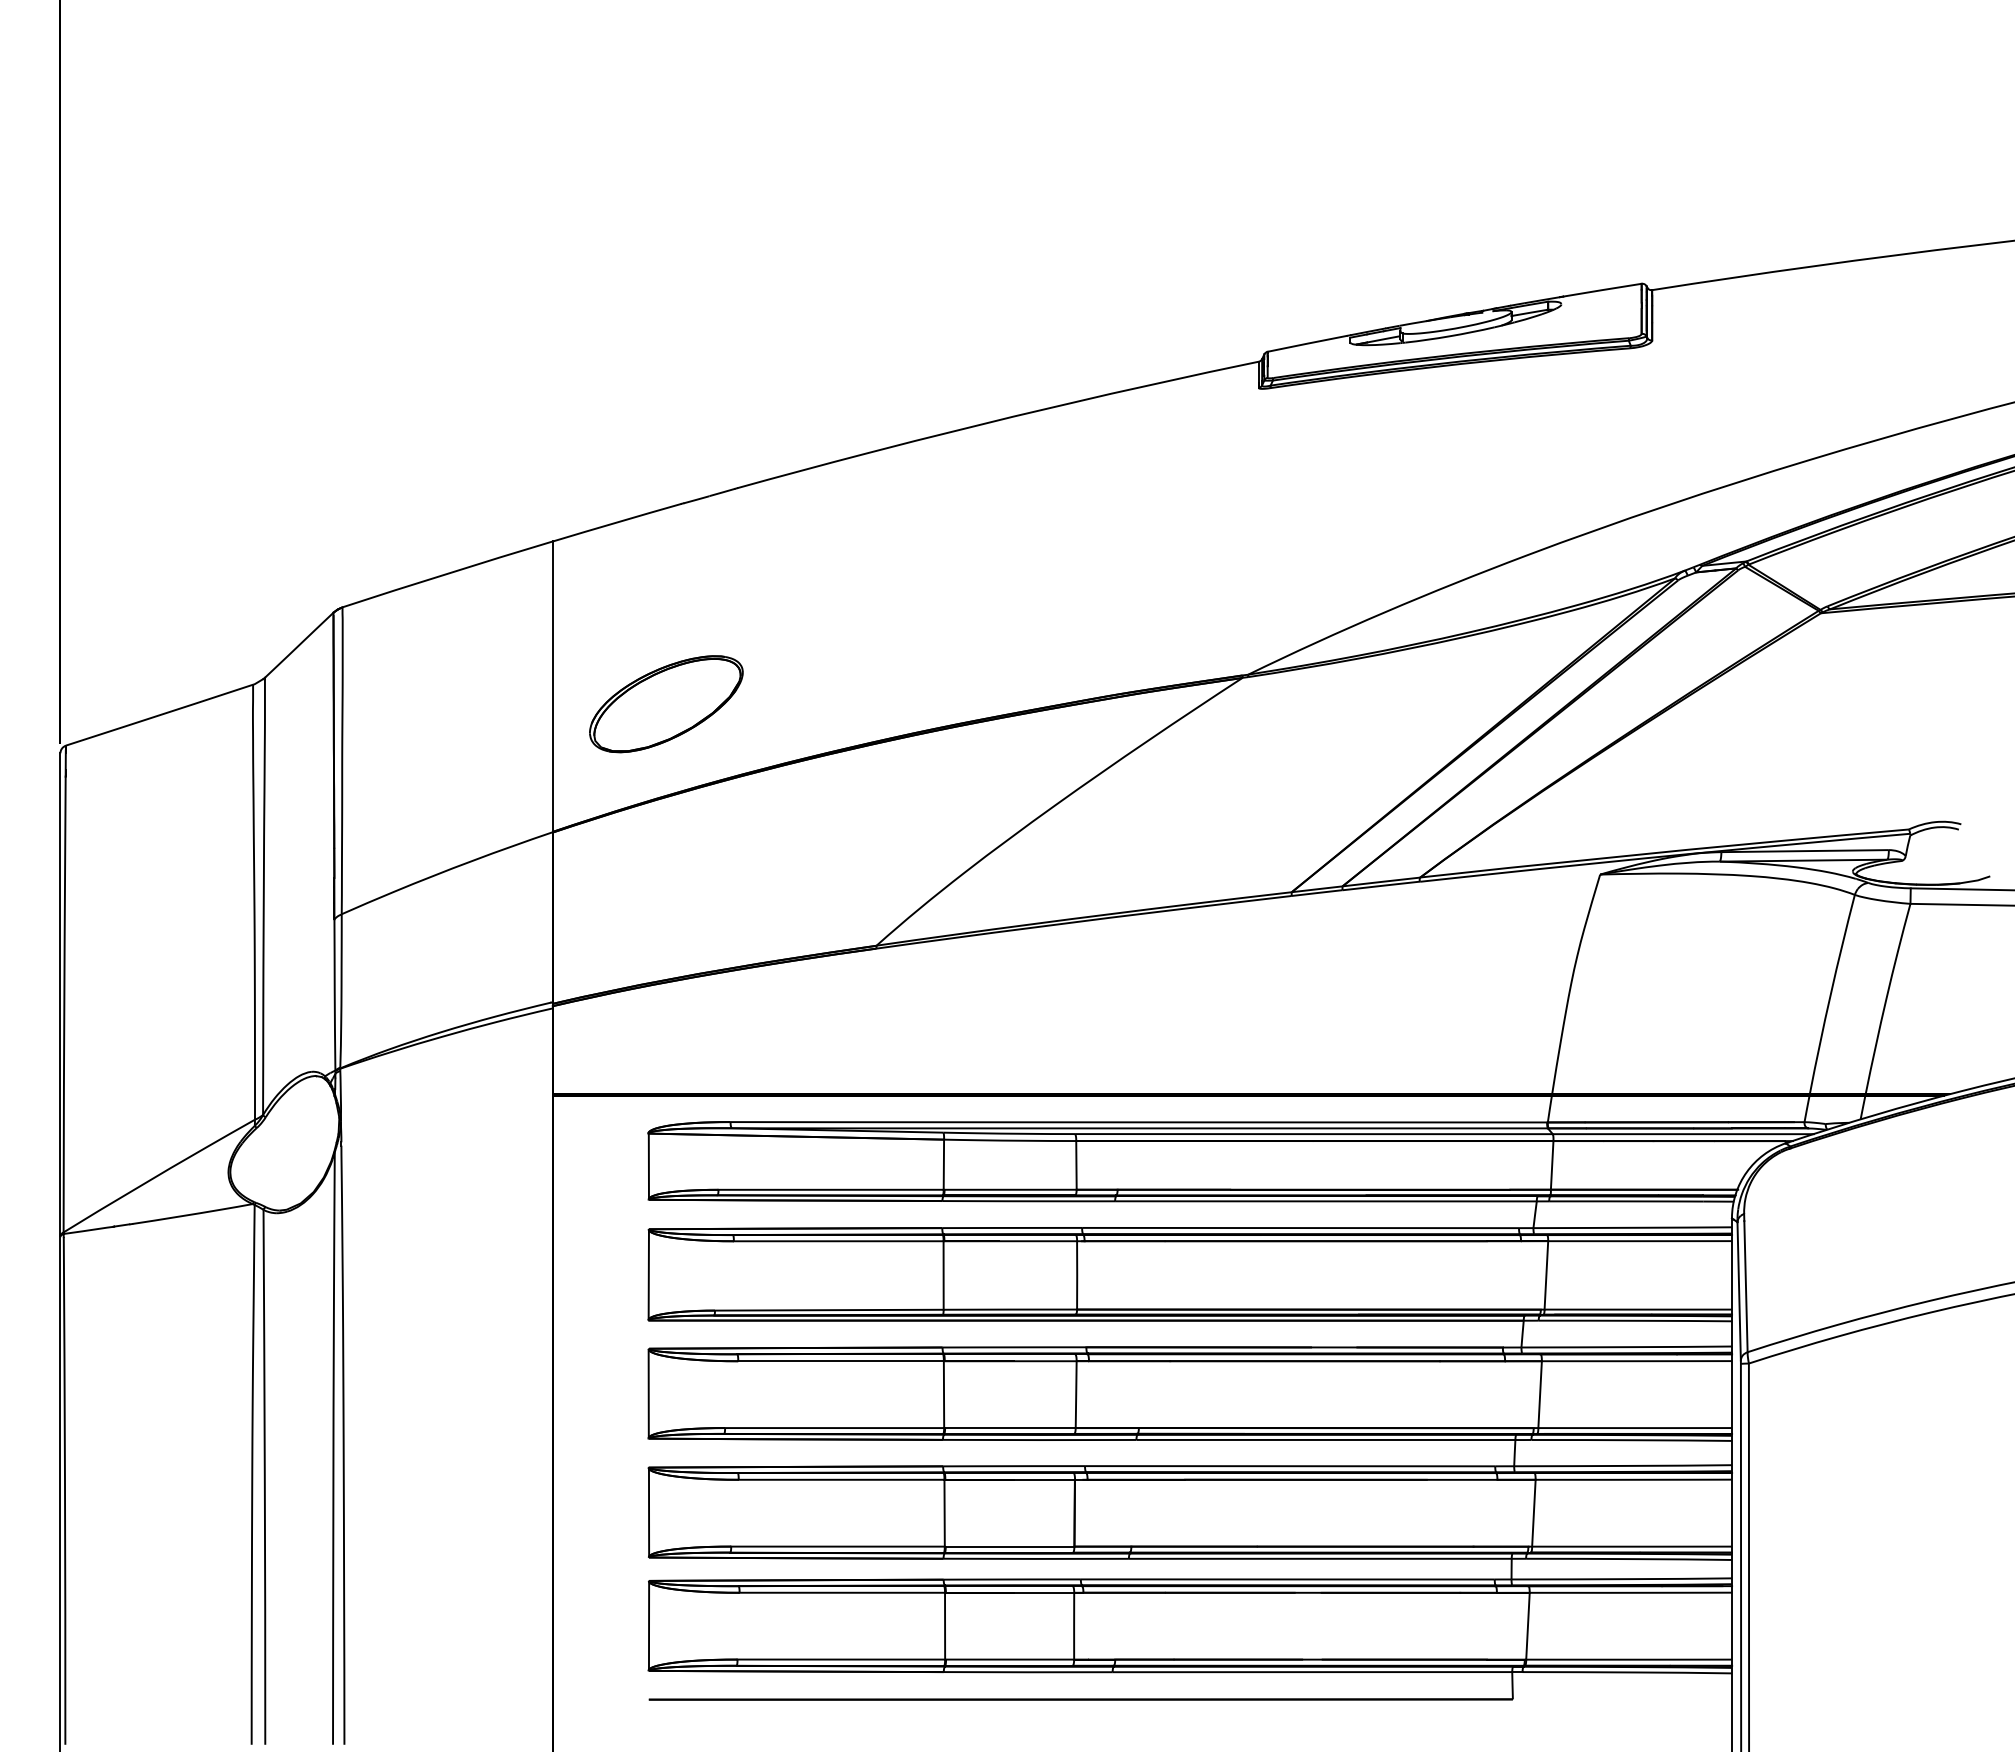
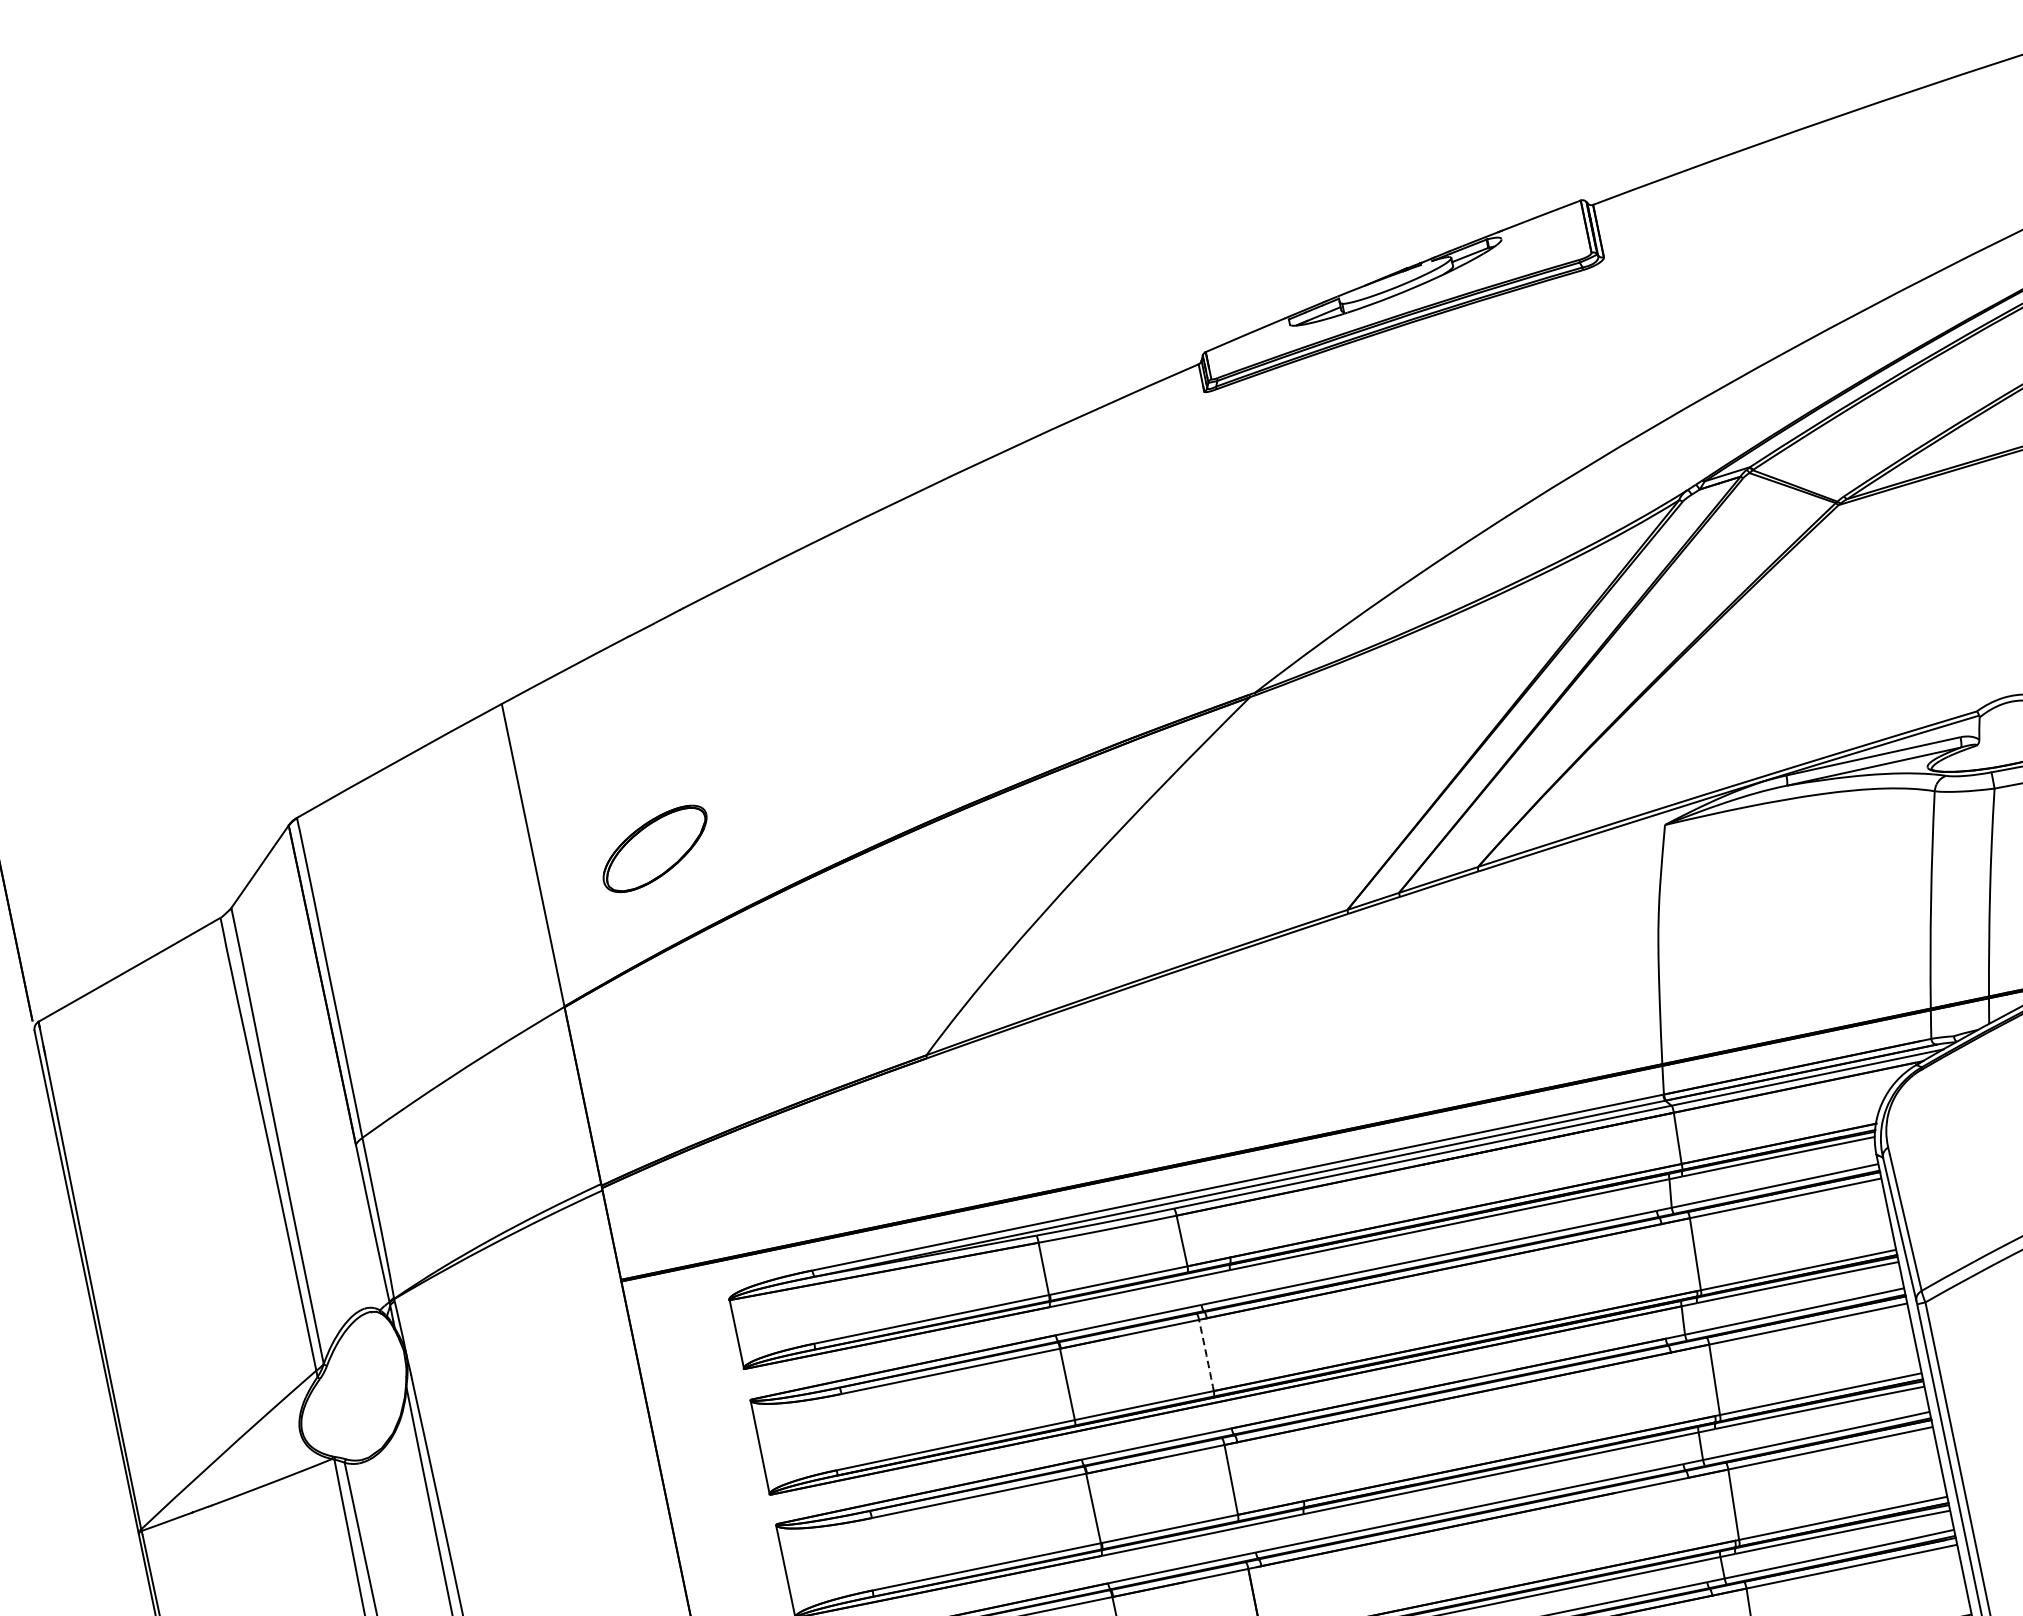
part: (666, 704) -> (655, 849), size x0.7
arc: (1077, 1275) -> (1206, 1355), solid -> dashed

